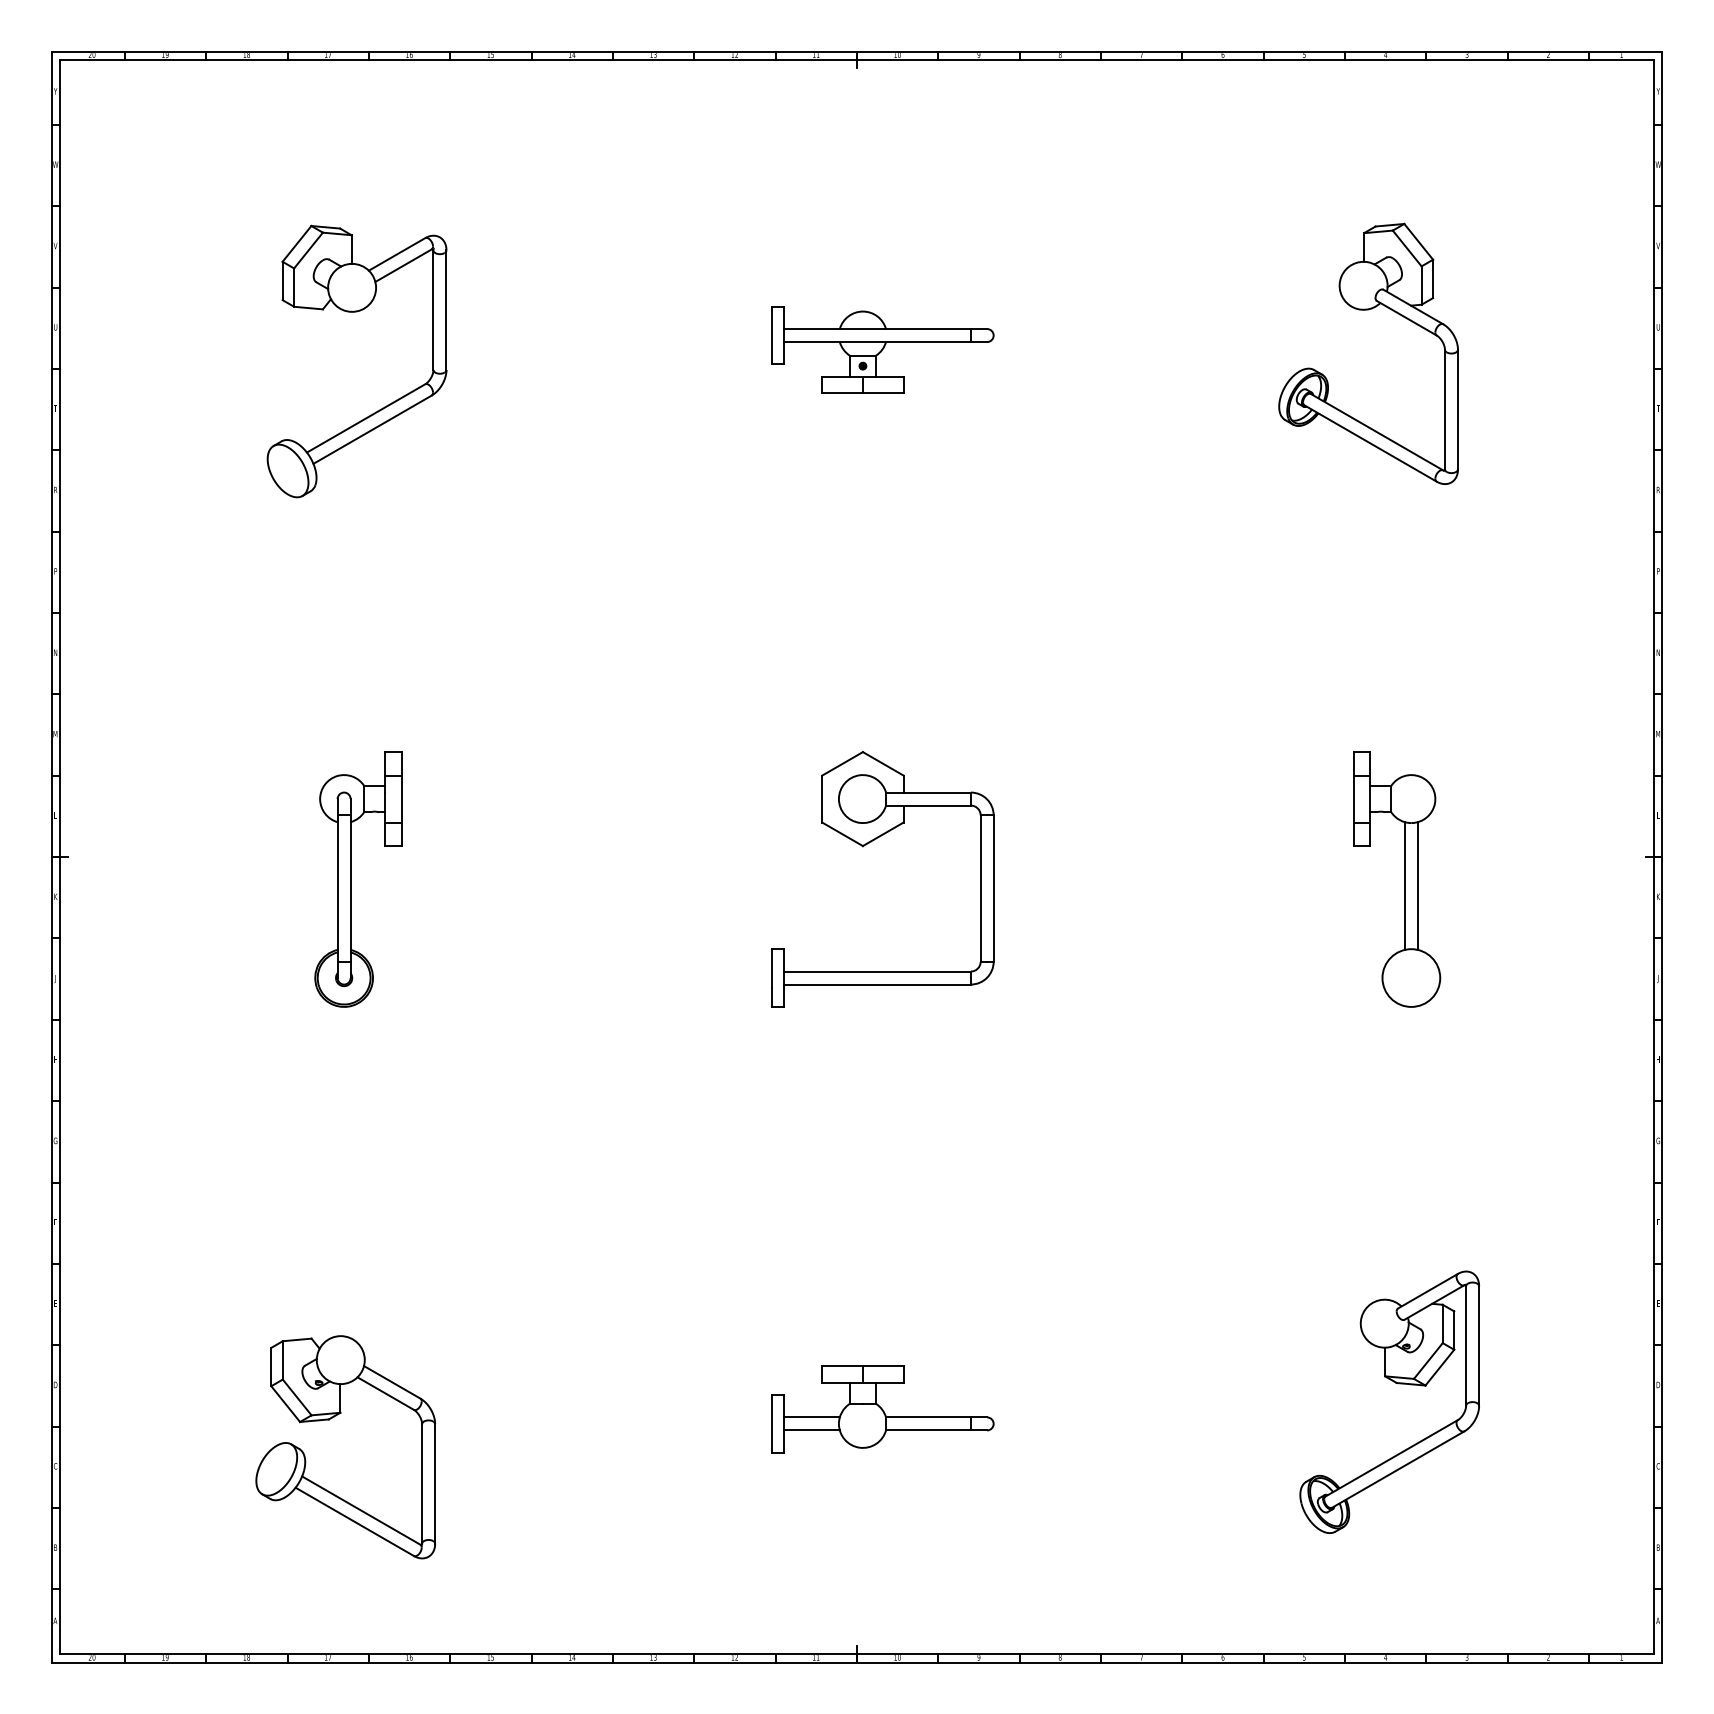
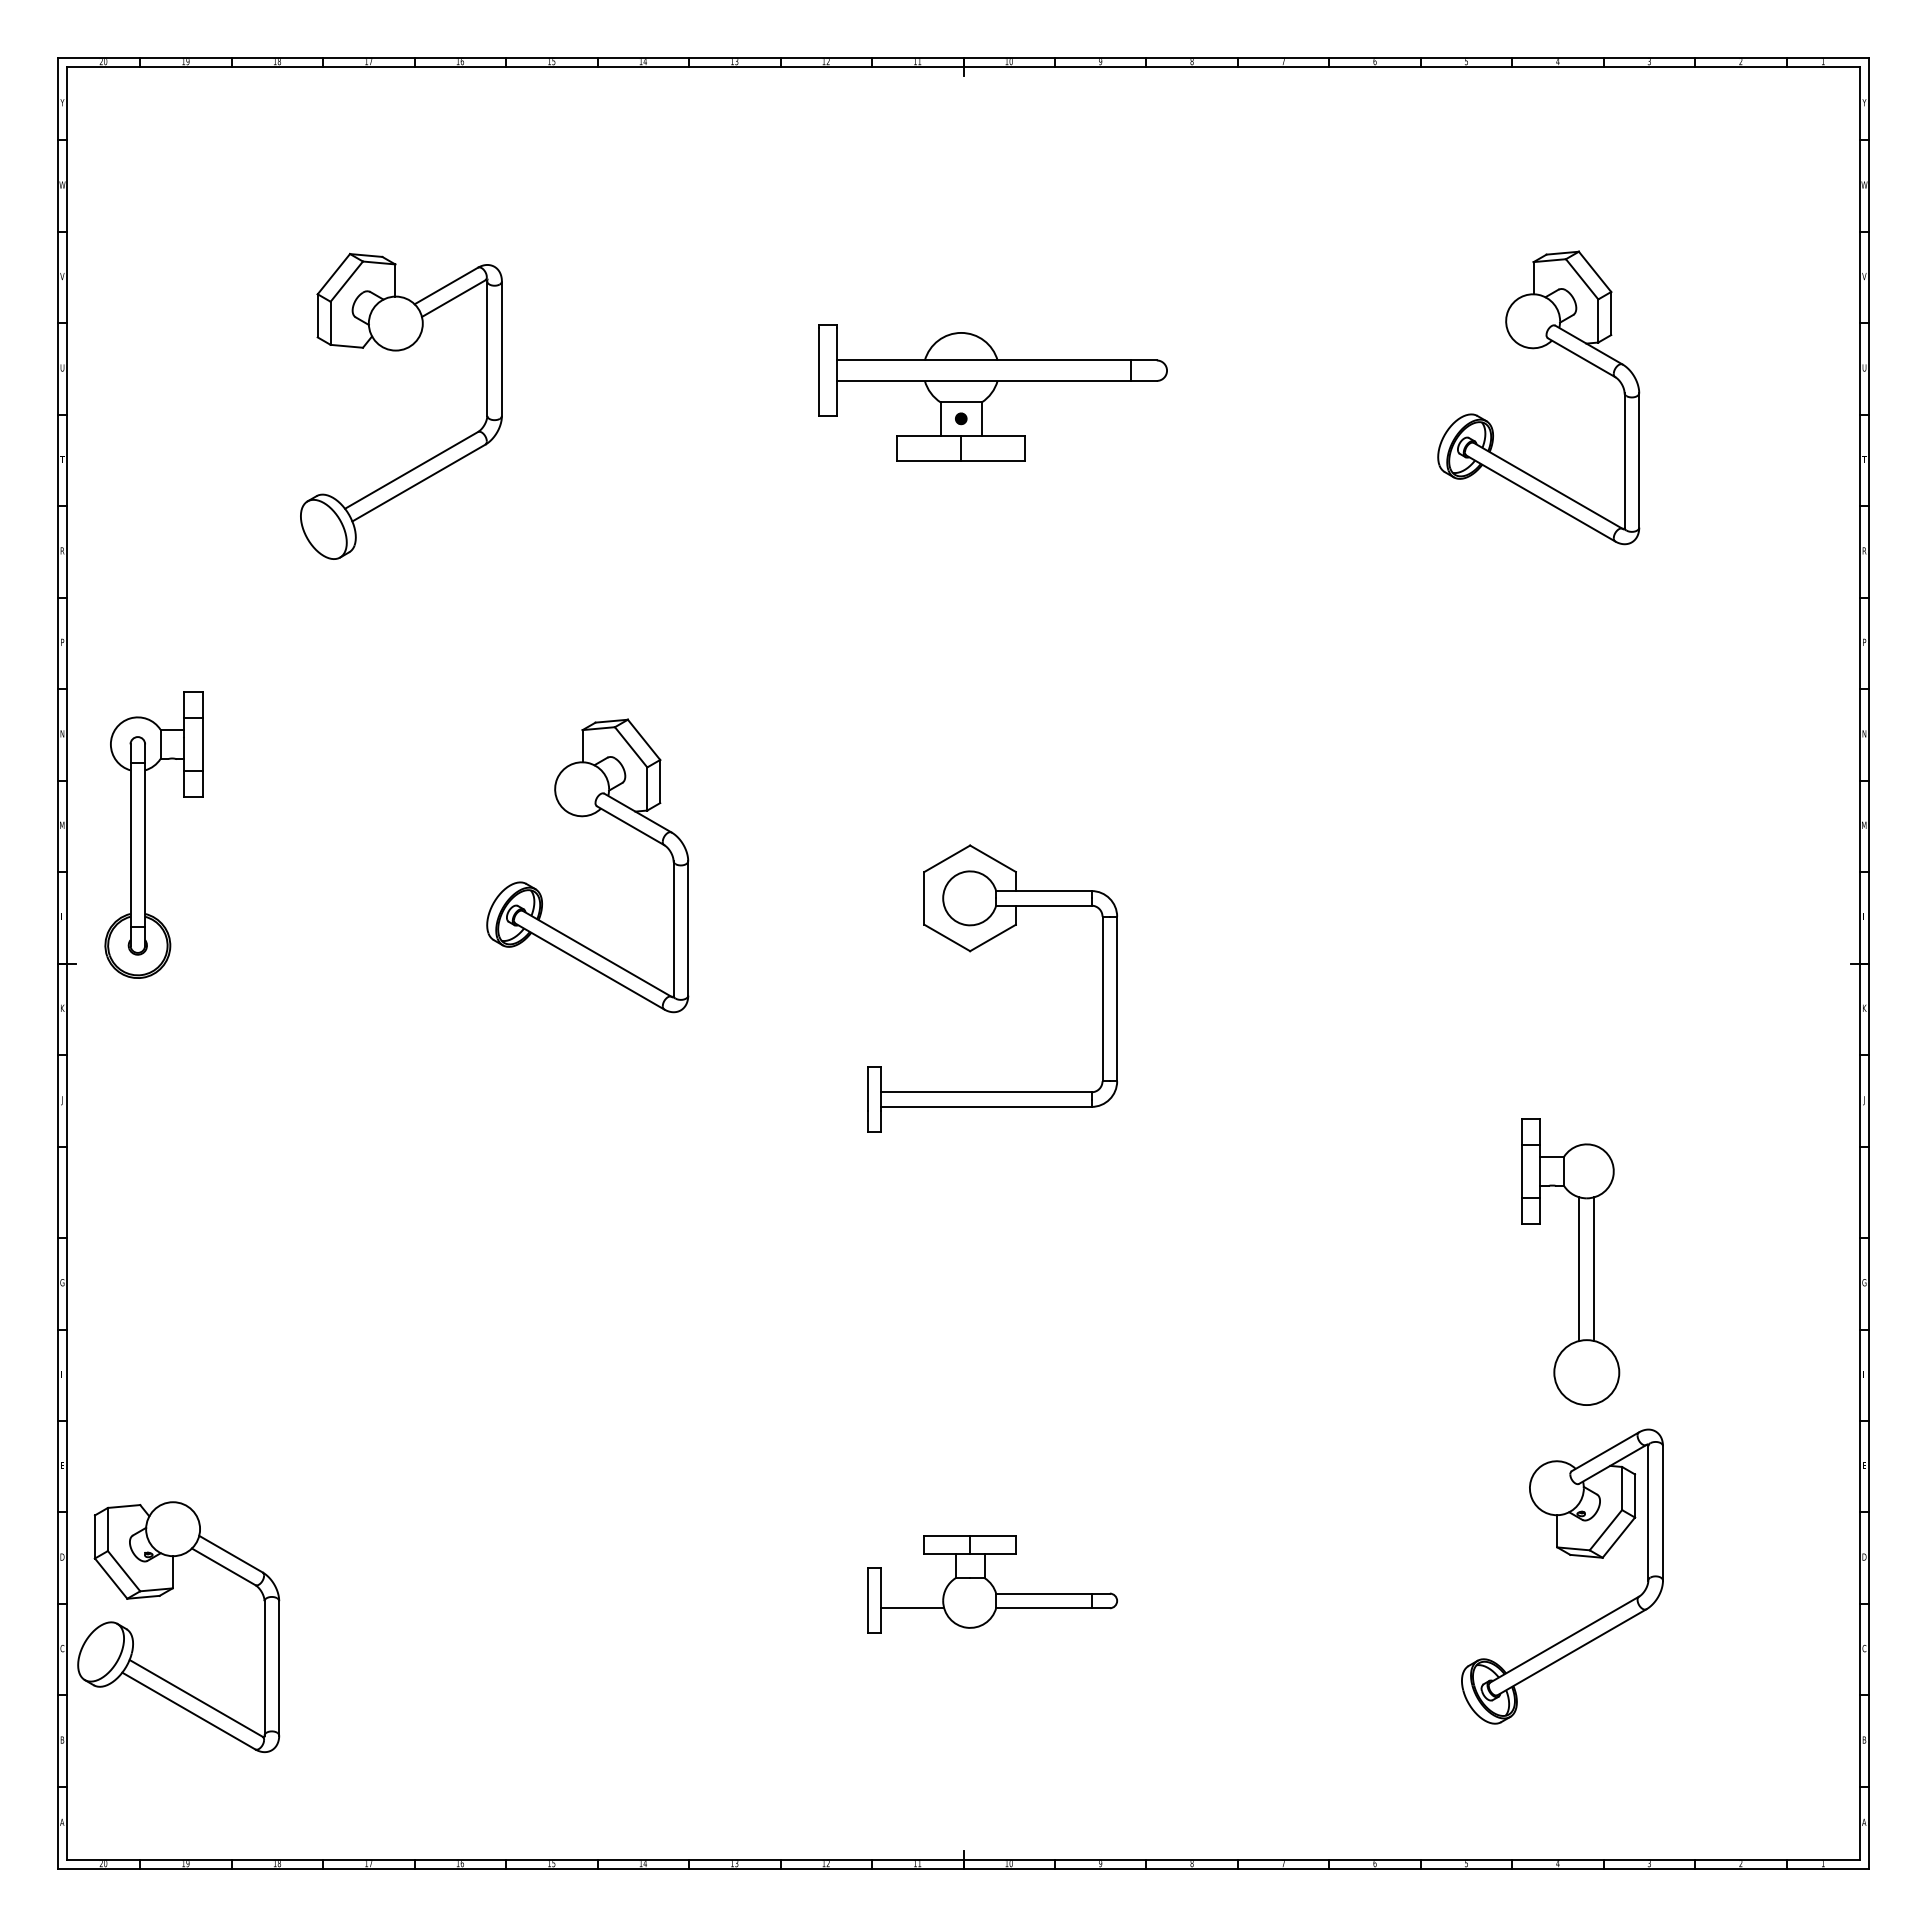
part: (882, 350) -> (992, 393), size x1.4
part: (519, 727) -> (583, 817), added
part: (350, 879) -> (145, 834), moved
part: (1403, 879) -> (1578, 1261), moved
line: (811, 1417) -> (912, 1593), removed
part: (331, 1419) -> (162, 1595), moved

